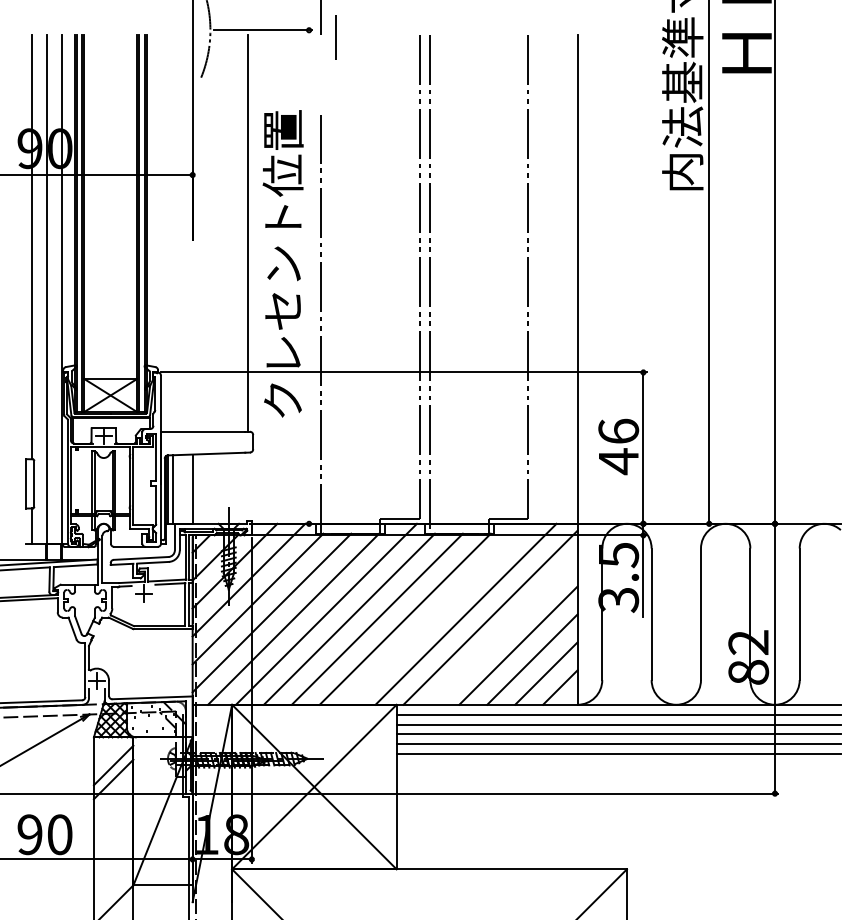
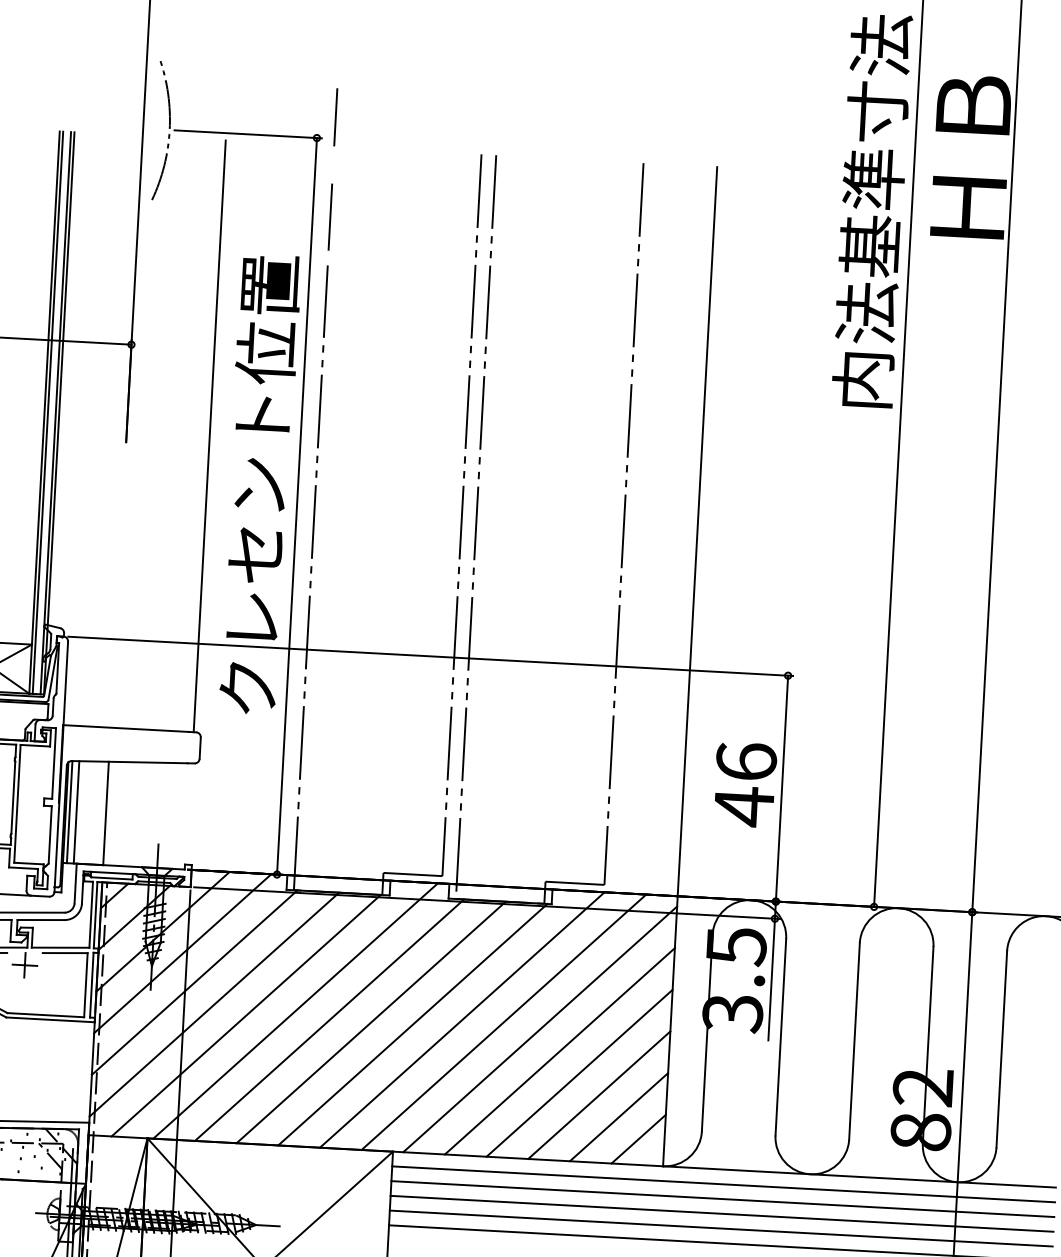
line: (335, 37) -> (329, 216), moved
line: (309, 276) -> (297, 505), added
line: (437, 613) -> (461, 1018), added
line: (504, 631) -> (559, 1050), added

